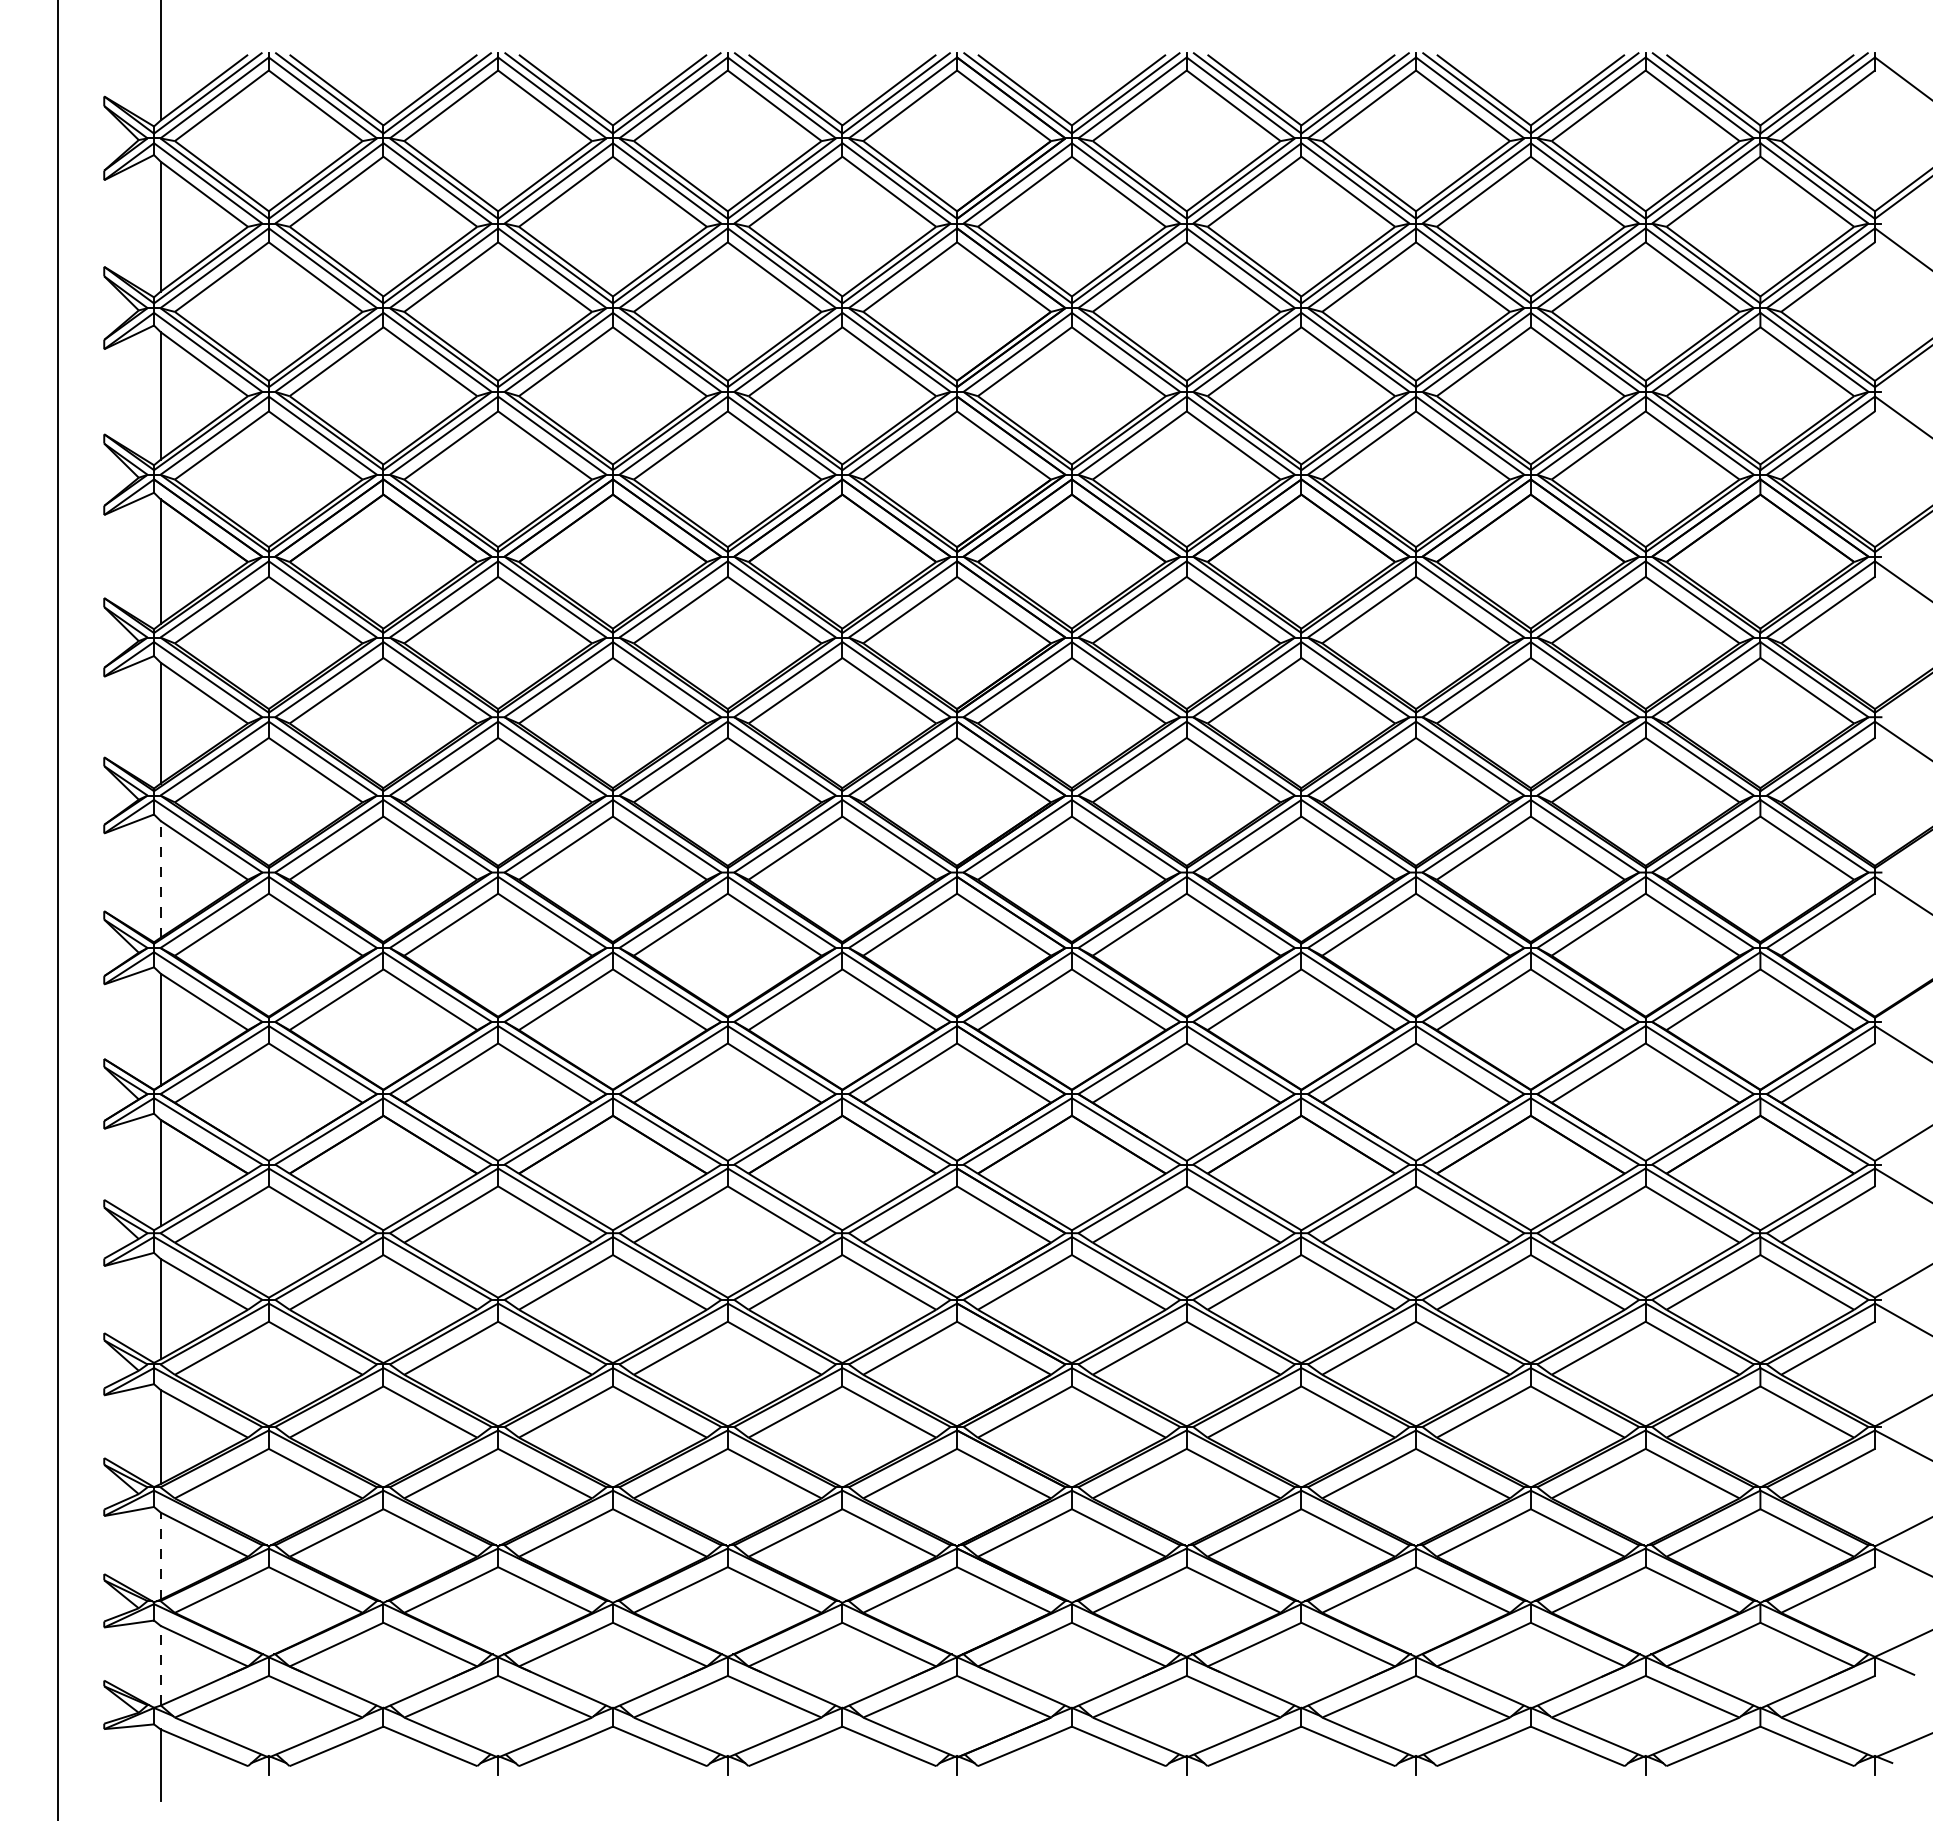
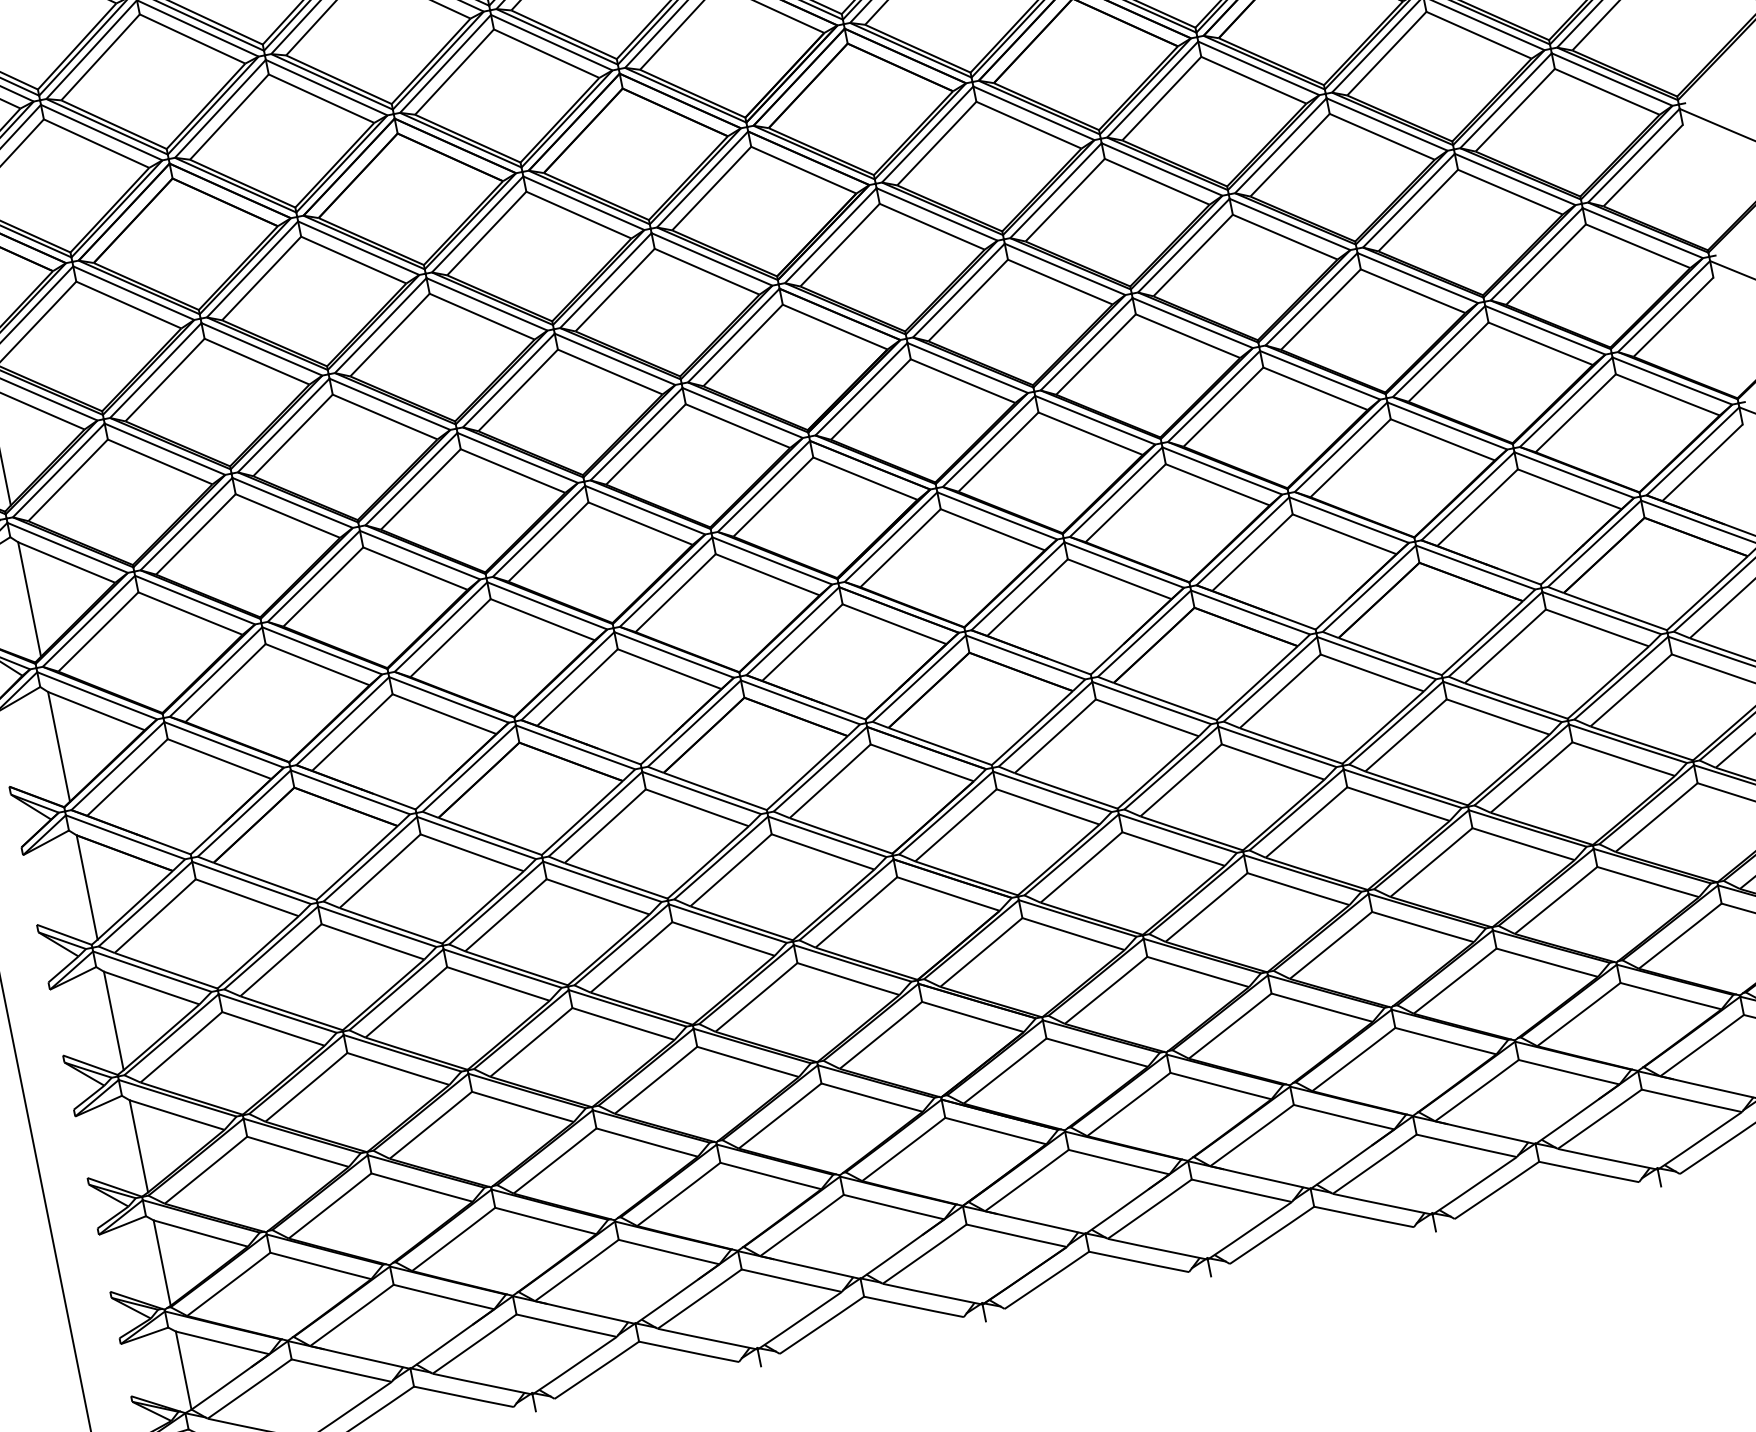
line: (160, 878) -> (29, 598), dashed -> solid
line: (160, 1556) -> (162, 1263), dashed -> solid
line: (160, 1665) -> (183, 1370), dashed -> solid

